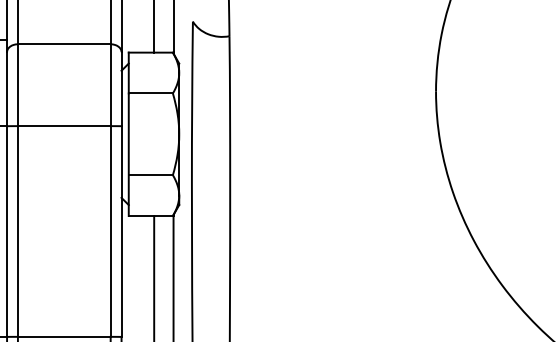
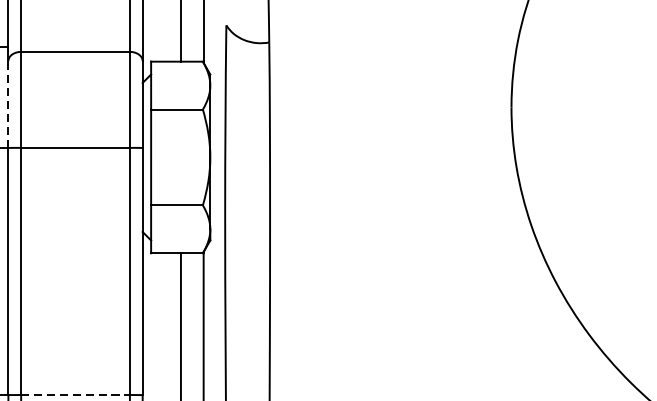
line: (7, 89) -> (8, 104), solid -> dashed
line: (64, 336) -> (75, 394), solid -> dashed

